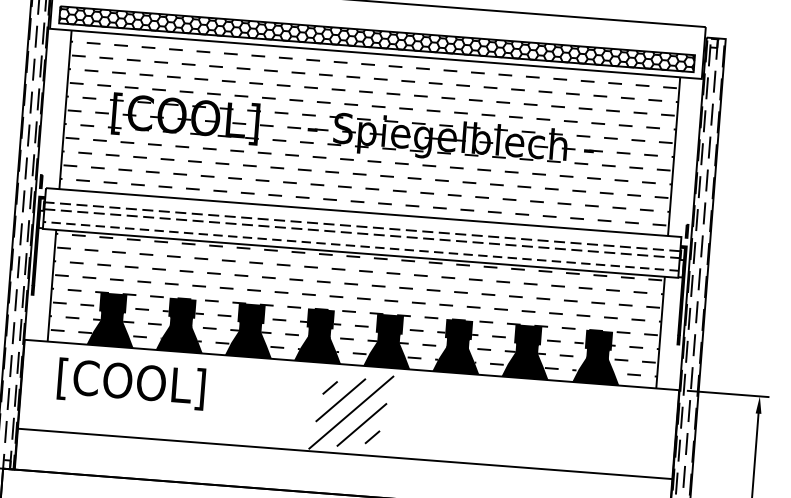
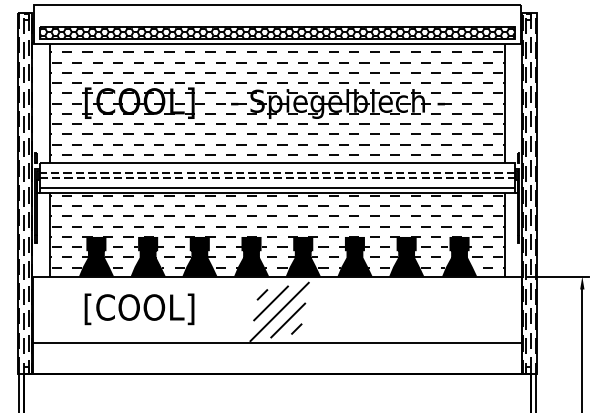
line: (361, 245) -> (277, 187), dashed -> solid
text: (131, 384) -> (139, 309), moved

